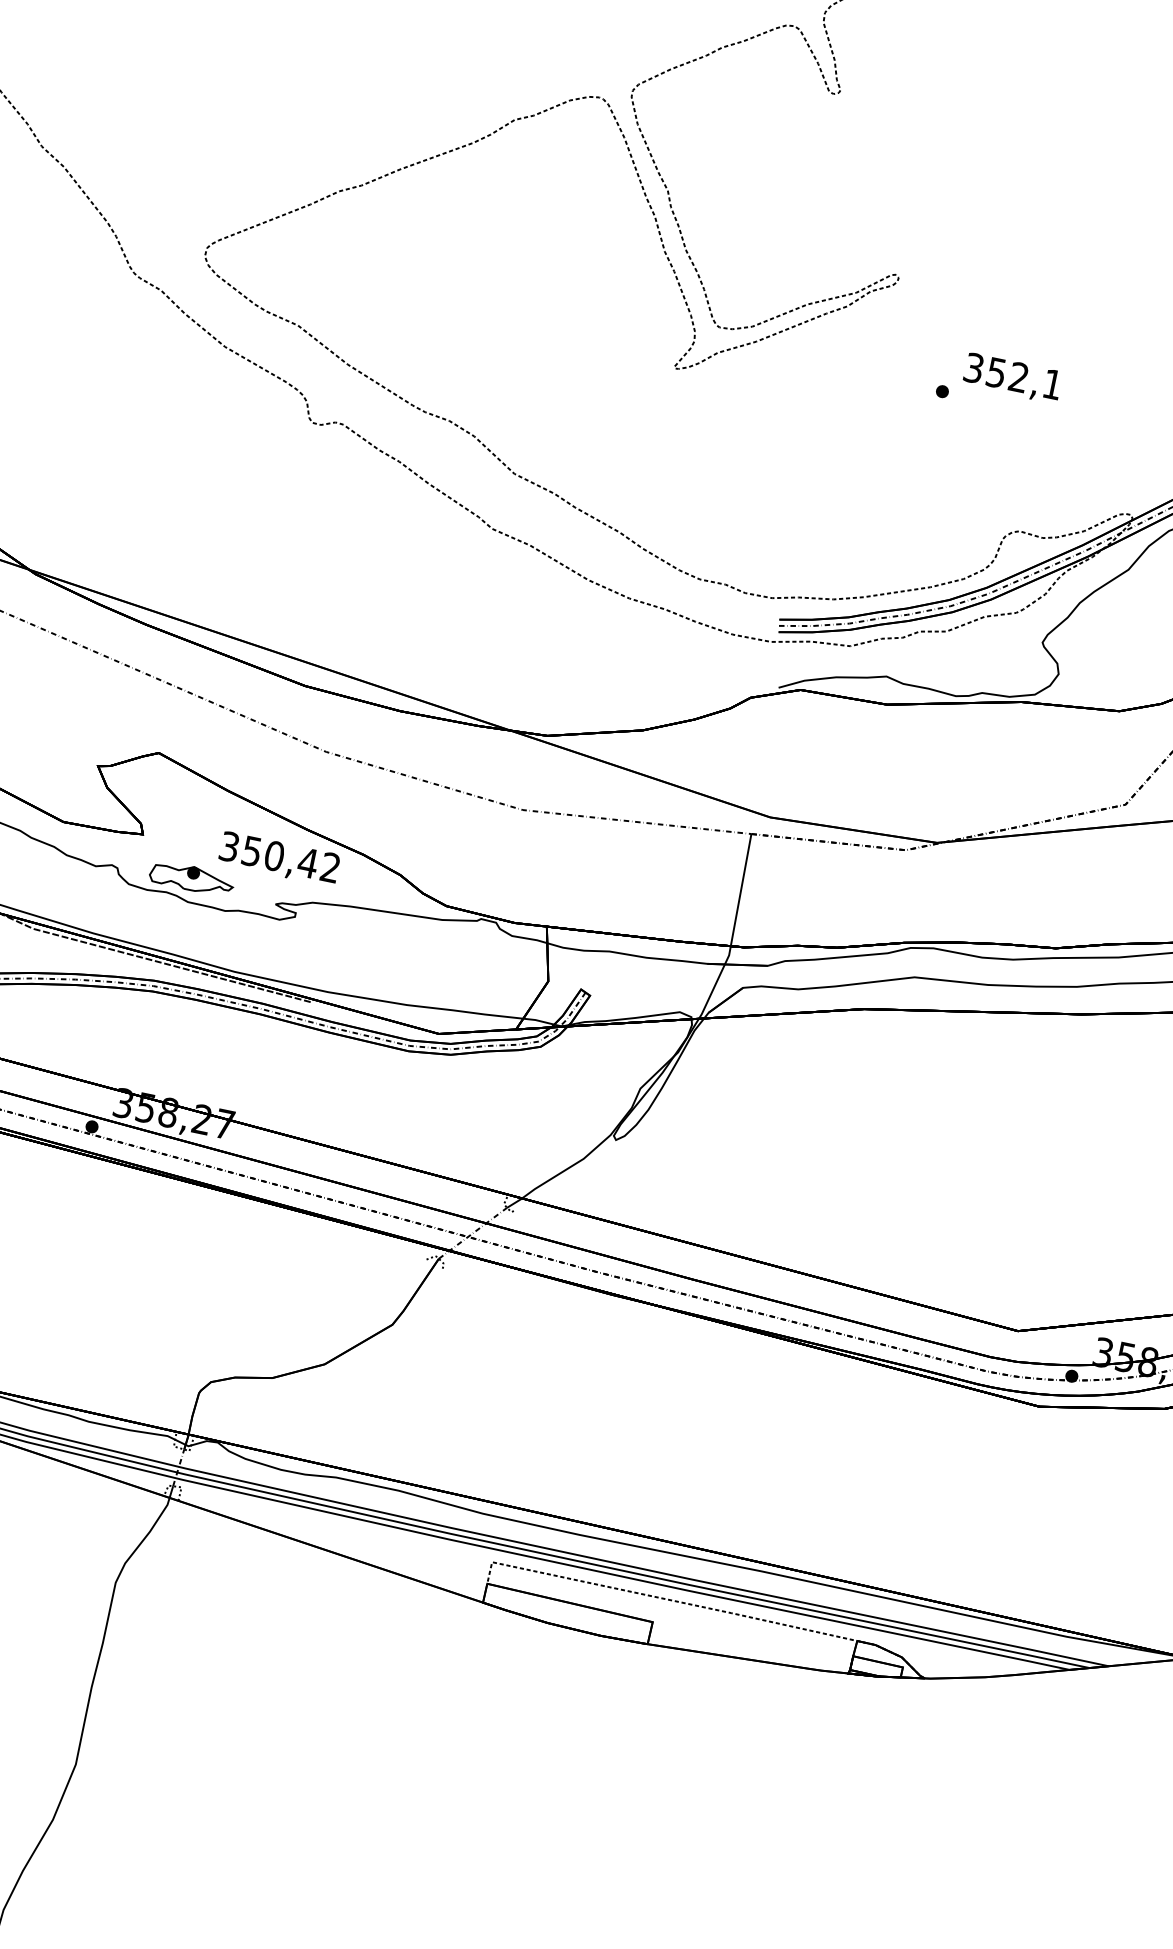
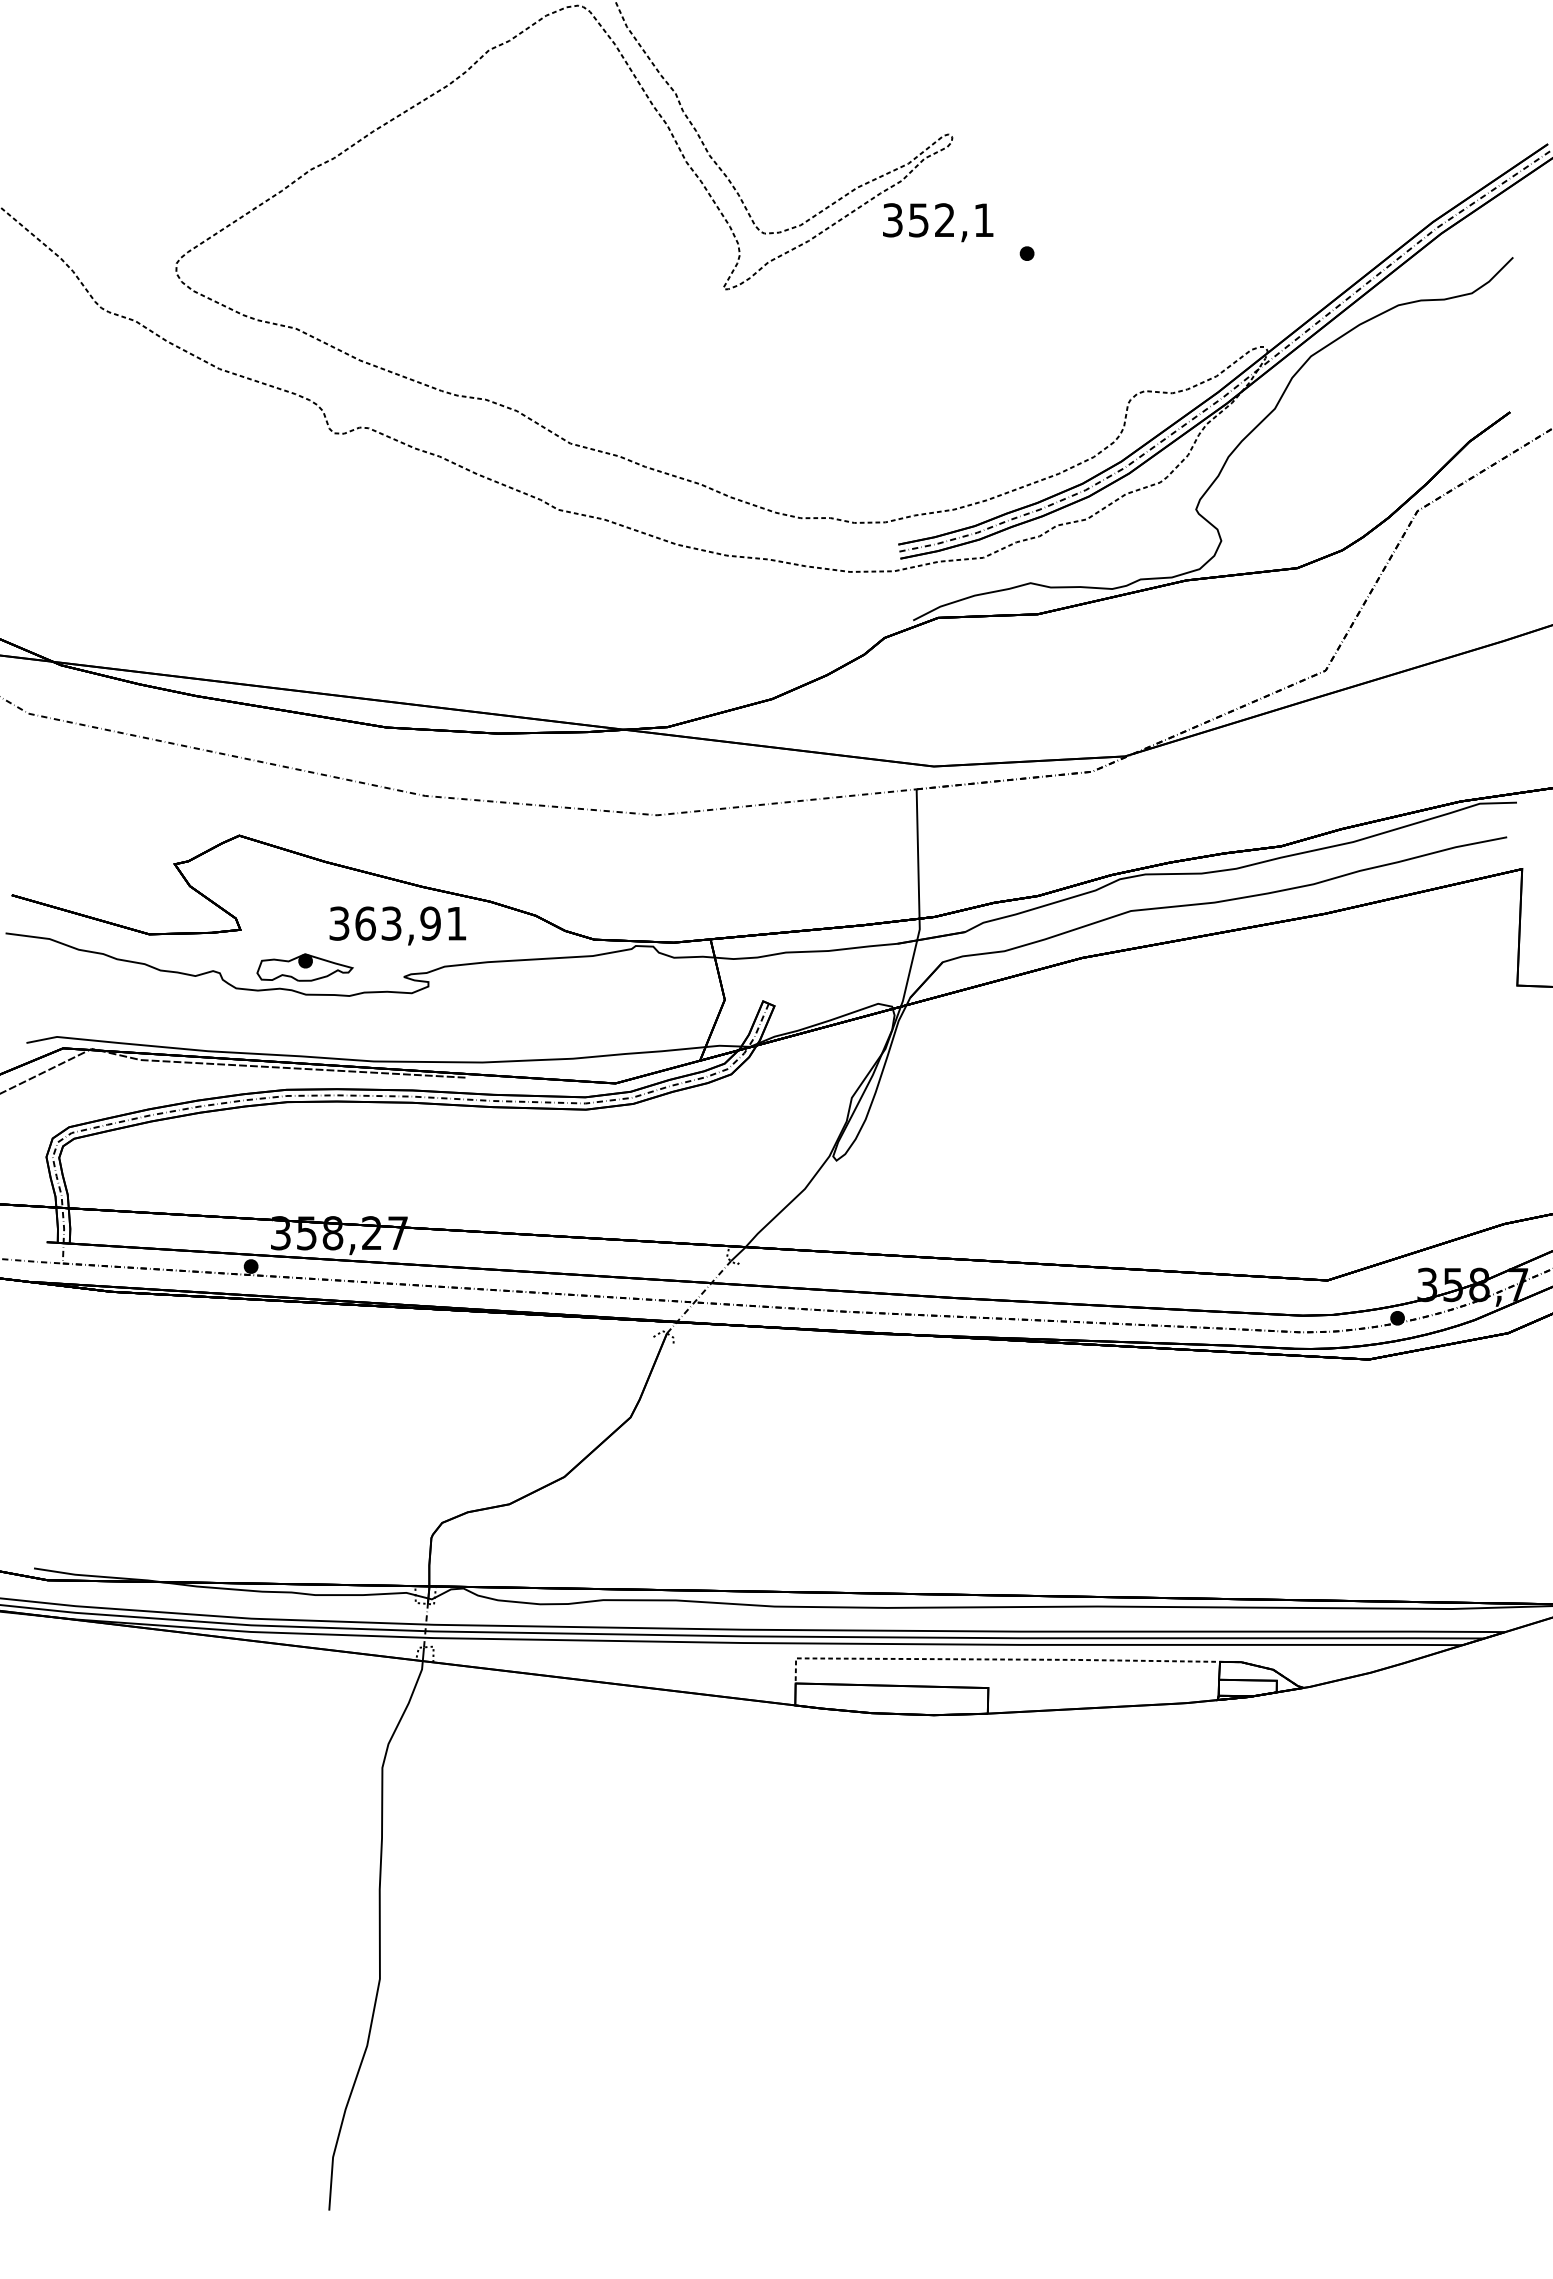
text: (1013, 378) -> (938, 222), moved
text: (290, 859) -> (410, 923), 350,42 -> 363,91

